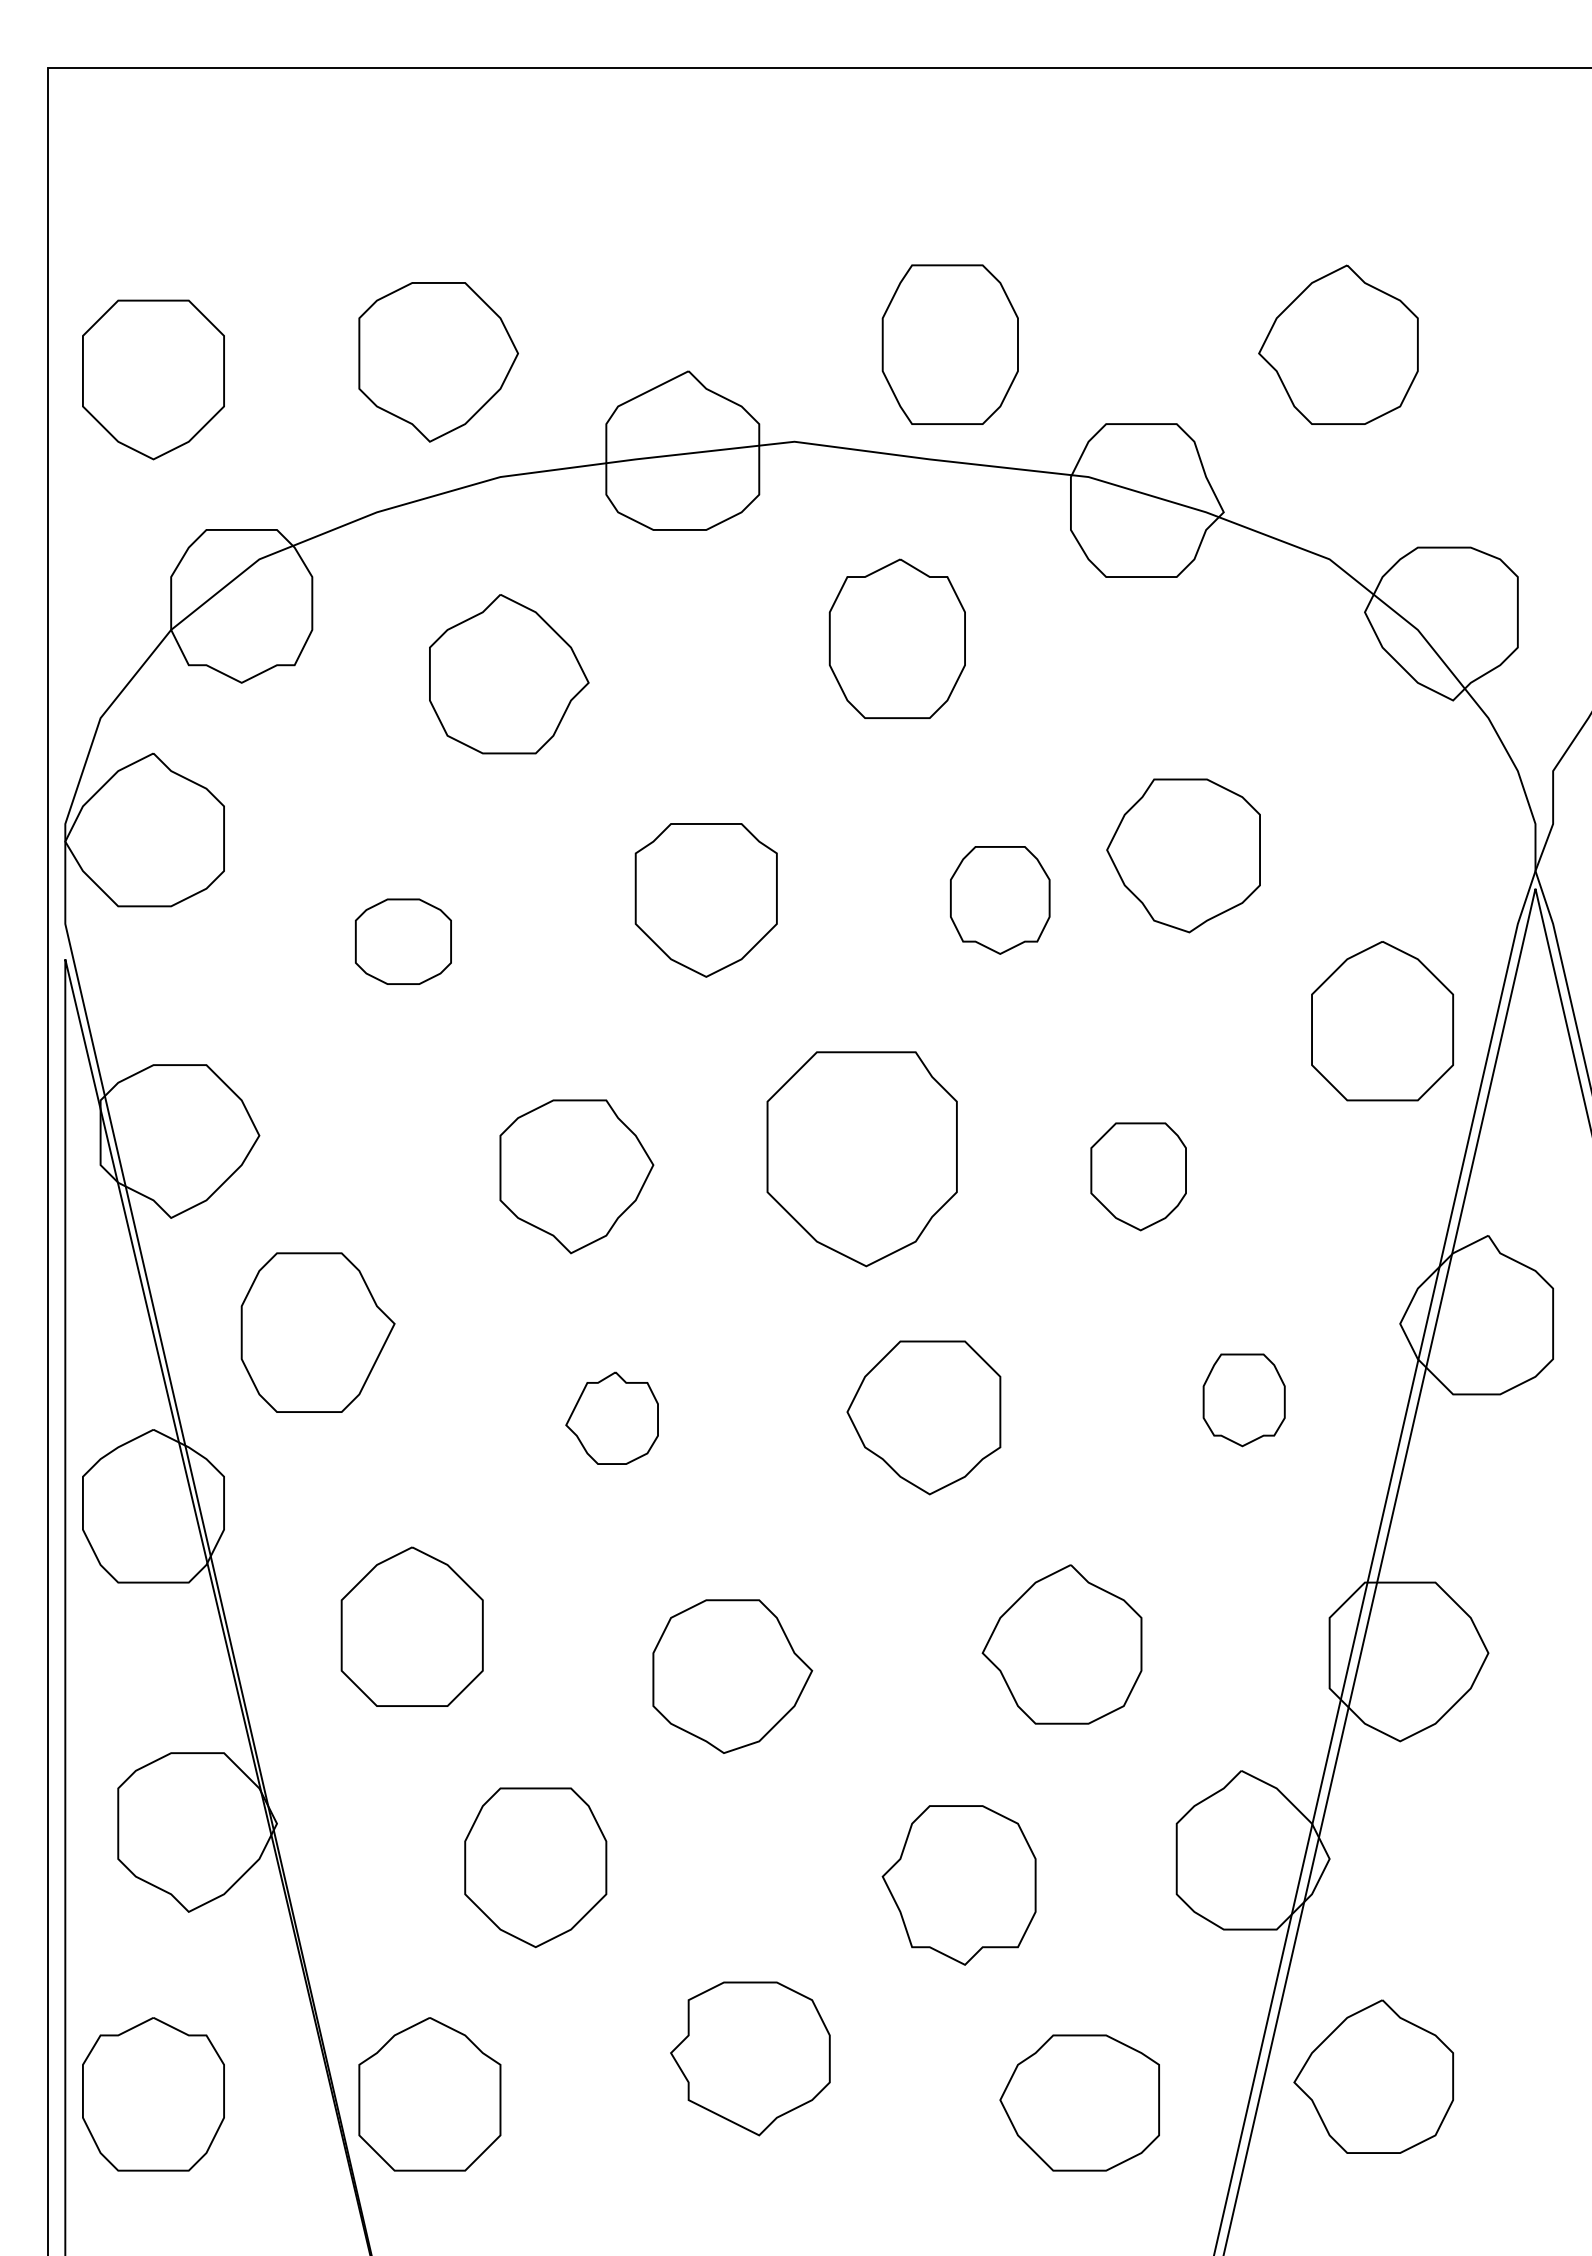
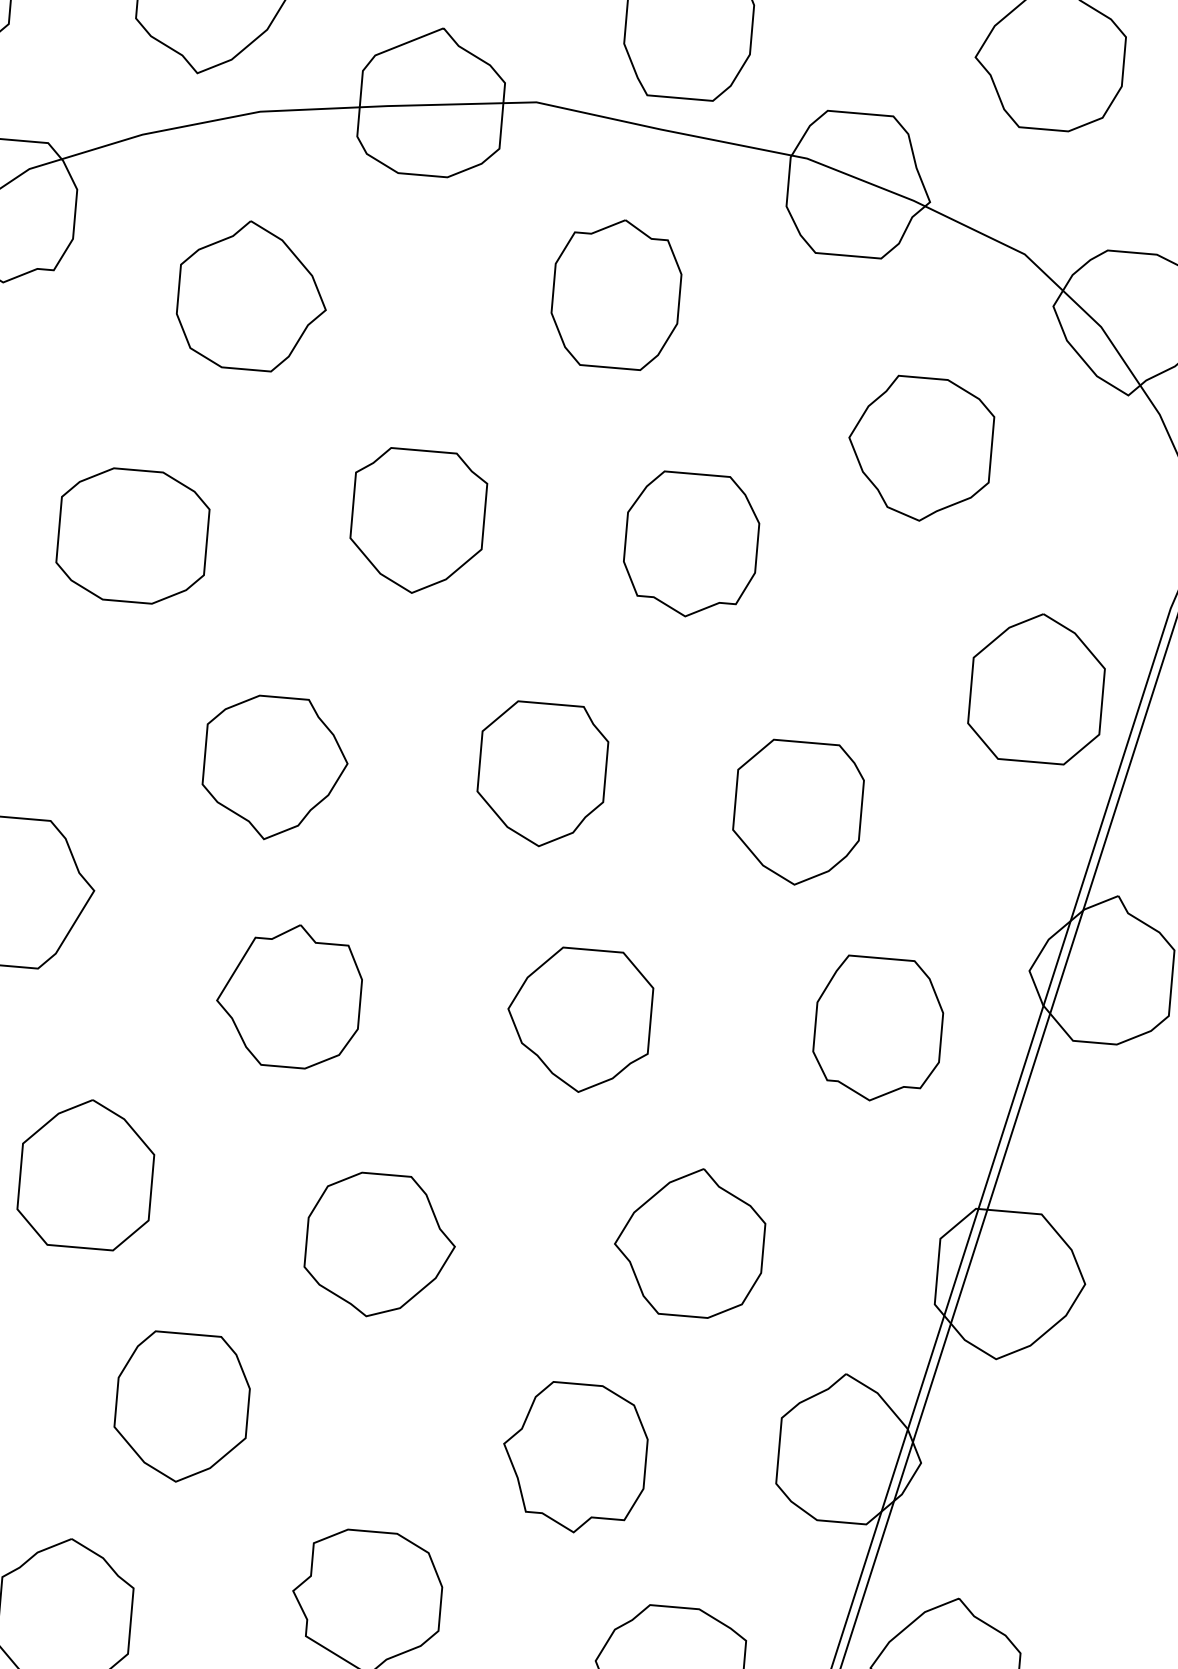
part: (1183, 855) -> (919, 448), moved
part: (999, 900) -> (690, 545), size x1.43
part: (403, 941) -> (133, 535), size x1.67
part: (861, 1158) -> (541, 774), size x0.71
part: (1138, 1176) -> (797, 813), size x1.43
part: (1243, 1400) -> (877, 1029), size x1.67
part: (611, 1418) -> (288, 996), size x1.67

